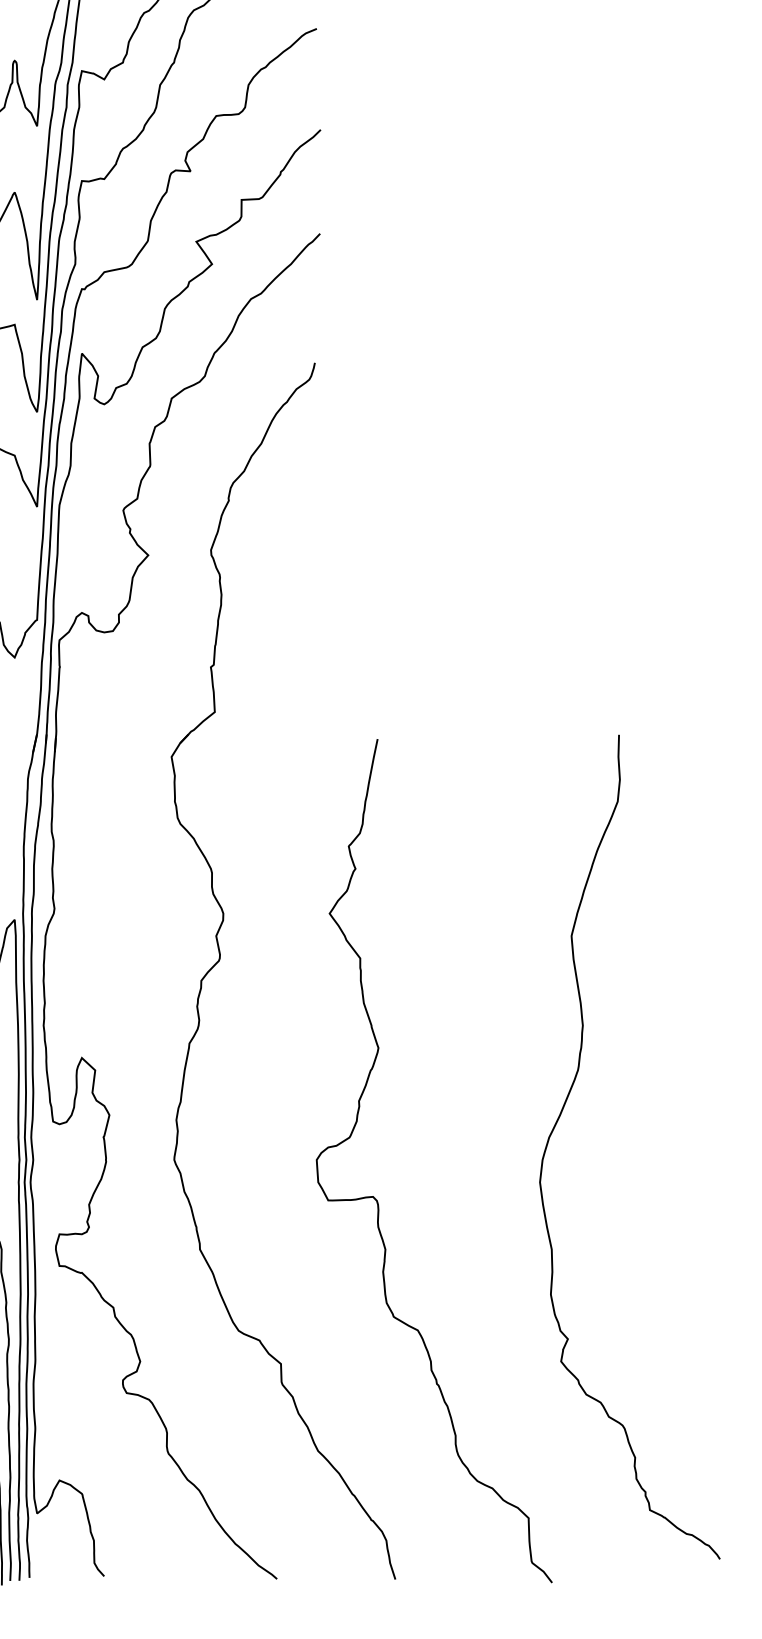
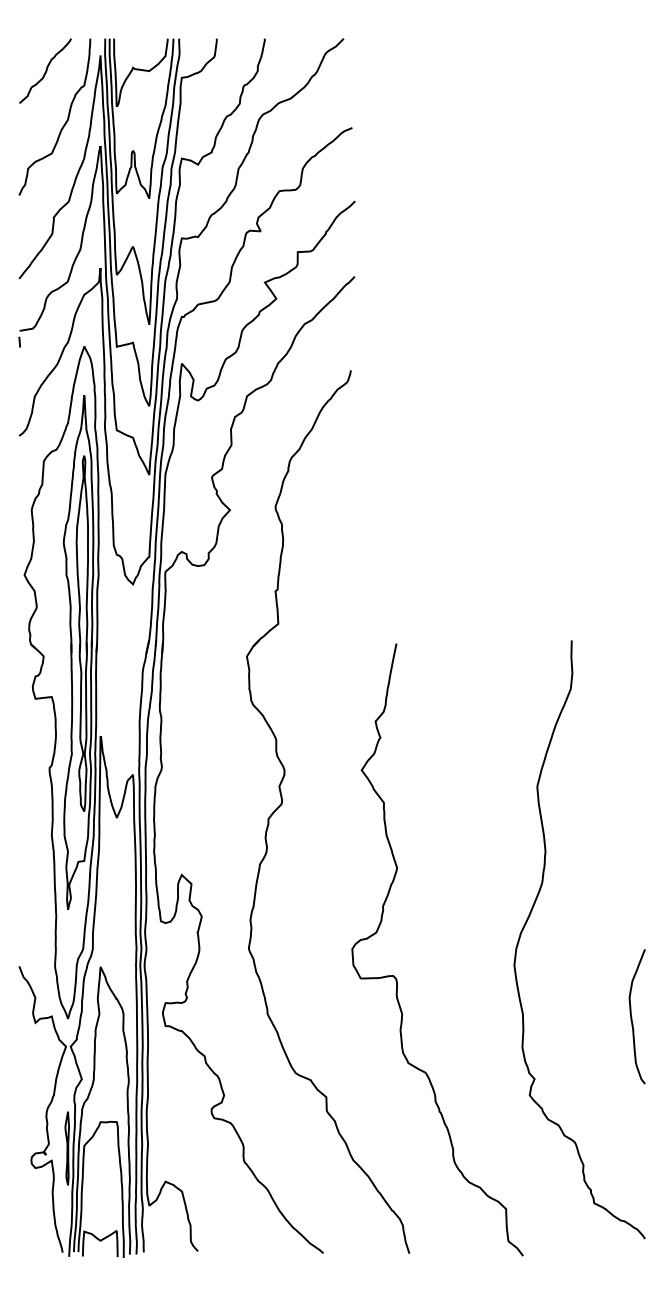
curve: (702, 1254) -> (632, 1017), added

